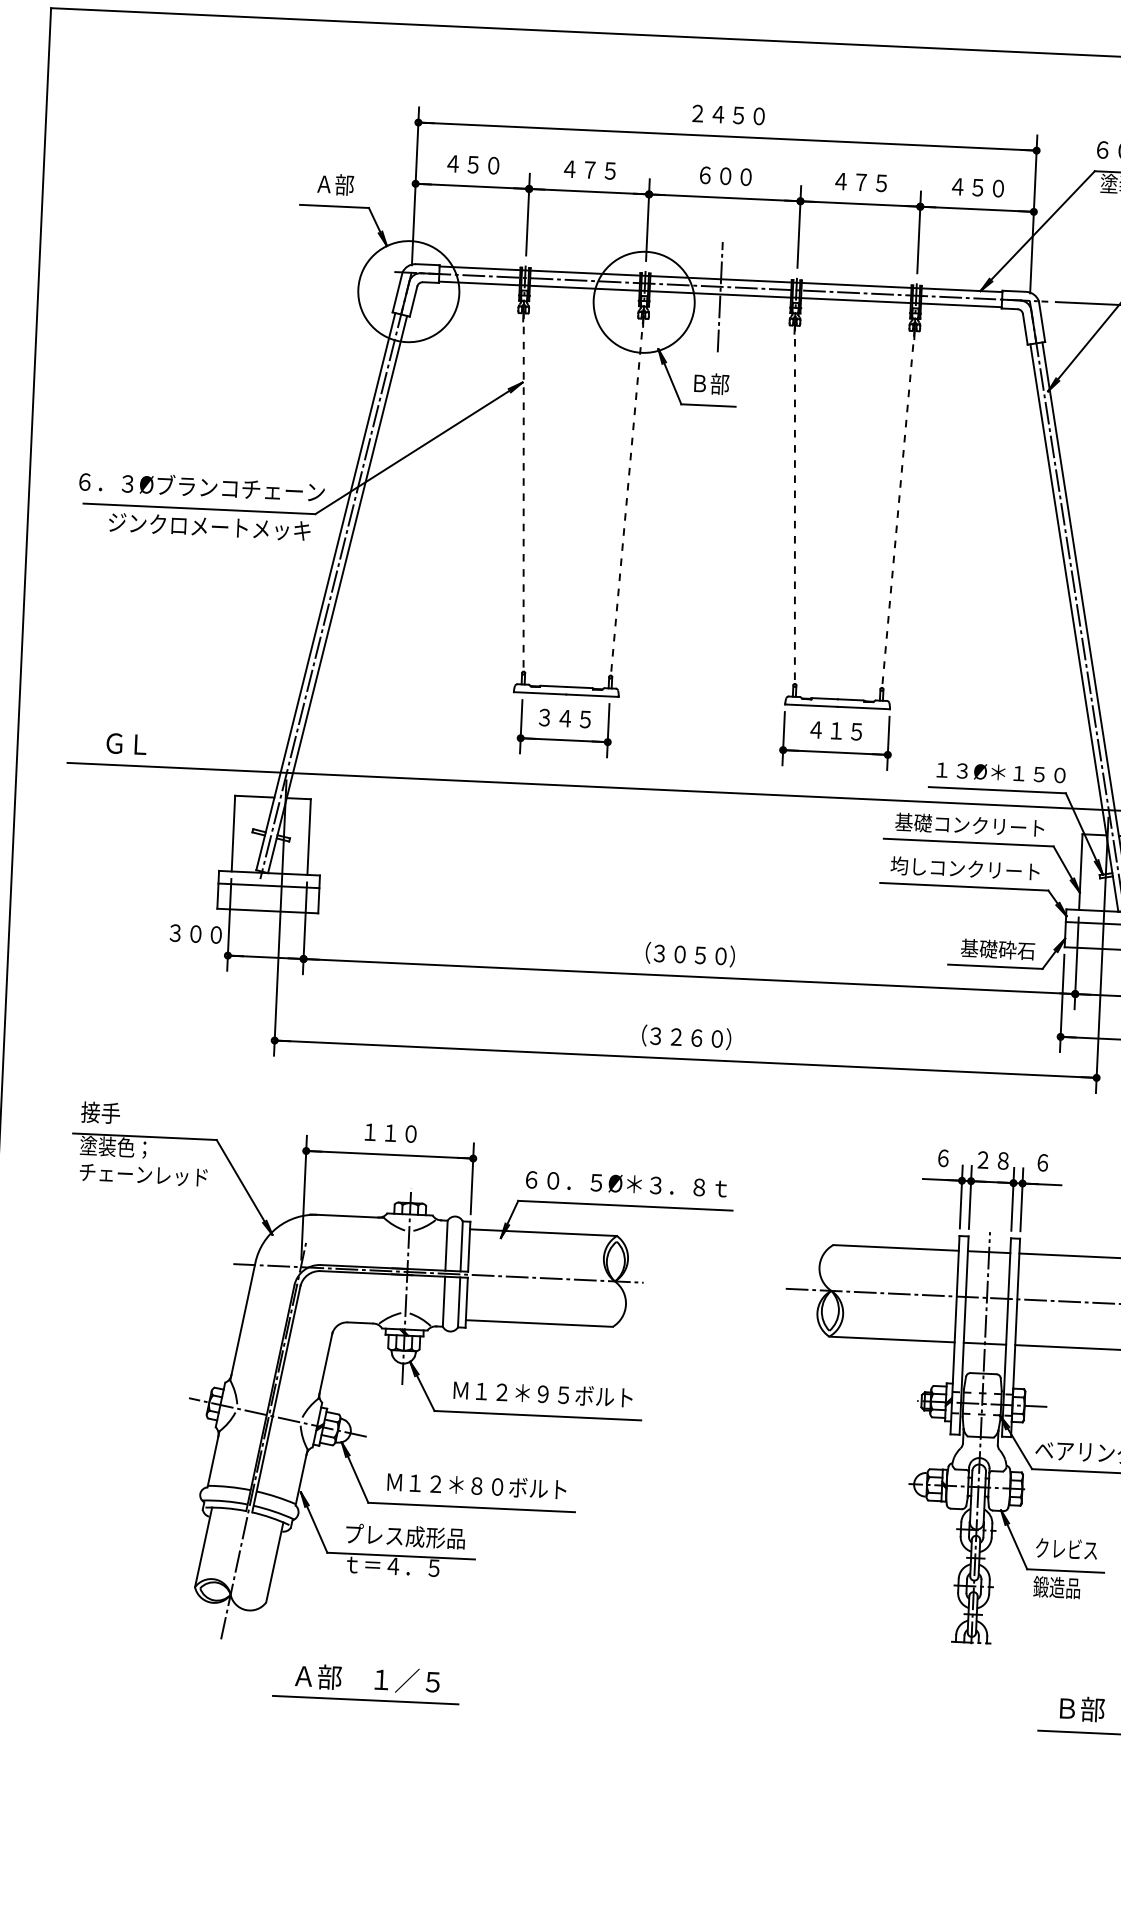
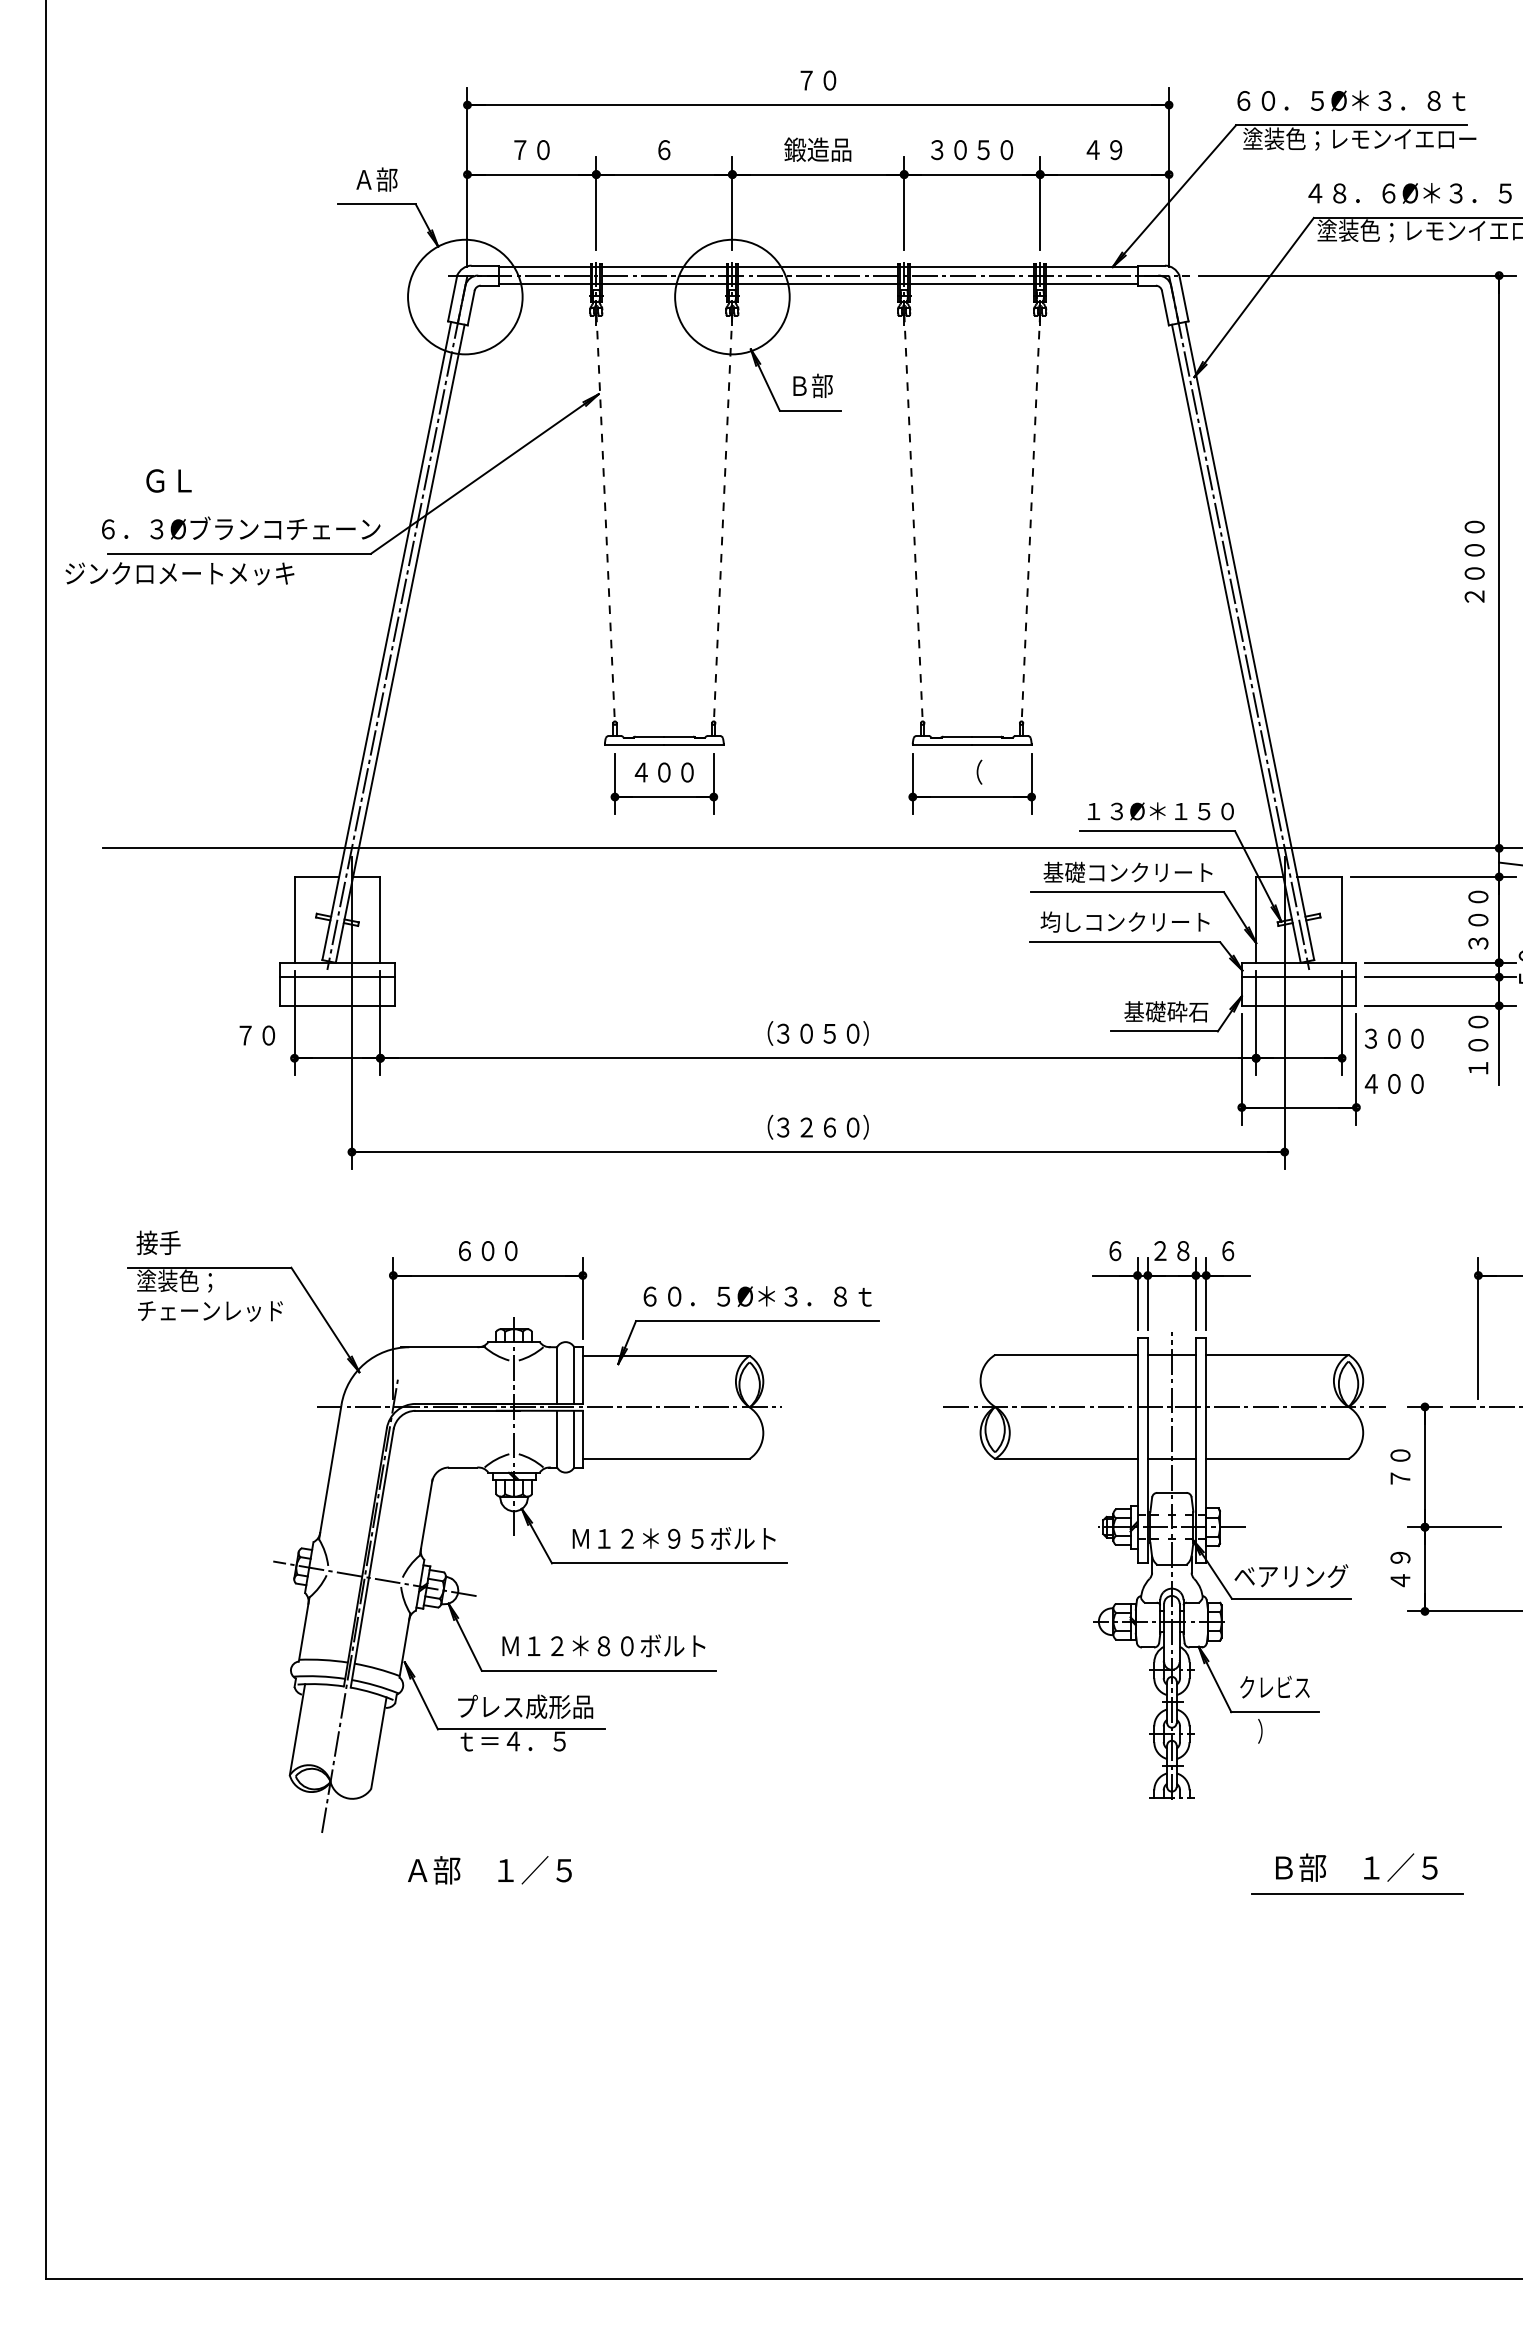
text: (728, 114) -> (818, 80), ２４５０ -> ７０
text: (473, 165) -> (531, 150), ４５０ -> ７０
text: (589, 170) -> (663, 150), ４７５ -> ６
text: (725, 175) -> (817, 149), ６００ -> 鍛造品
text: (861, 182) -> (972, 150), ４７５ -> ３０５０
text: (977, 188) -> (1104, 150), ４５０ -> ４９
line: (720, 296) -> (818, 286), removed
text: (209, 526) -> (179, 573), moved
text: (564, 718) -> (663, 772), ３４５ -> ４００
text: (835, 729) -> (971, 771), ４１５ -> （
text: (126, 743) -> (168, 480), moved
text: (195, 933) -> (256, 1035), ３００ -> ７０
text: (380, 1133) -> (476, 1251), １１０ -> ６００
text: (1056, 1587) -> (1265, 1731), 鍛造品 -> ）
line: (365, 1700) -> (488, 1894), removed

